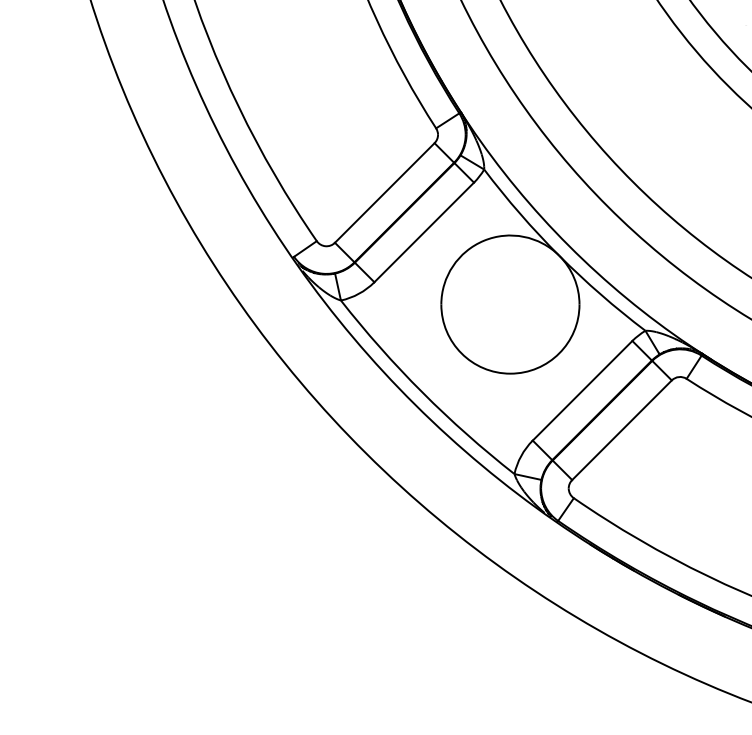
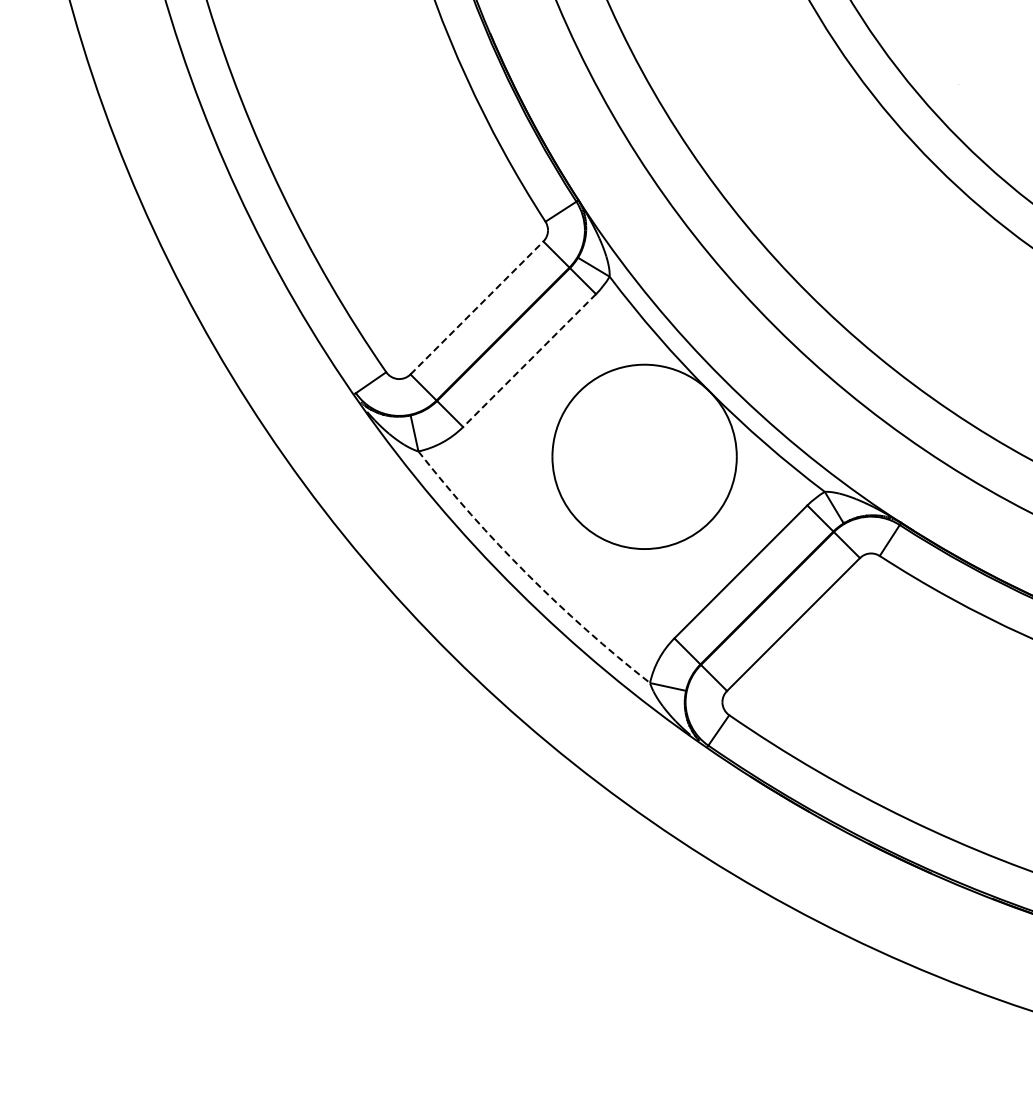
line: (384, 192) -> (476, 307), solid -> dashed
line: (424, 232) -> (529, 360), solid -> dashed
arc: (422, 392) -> (527, 574), solid -> dashed

